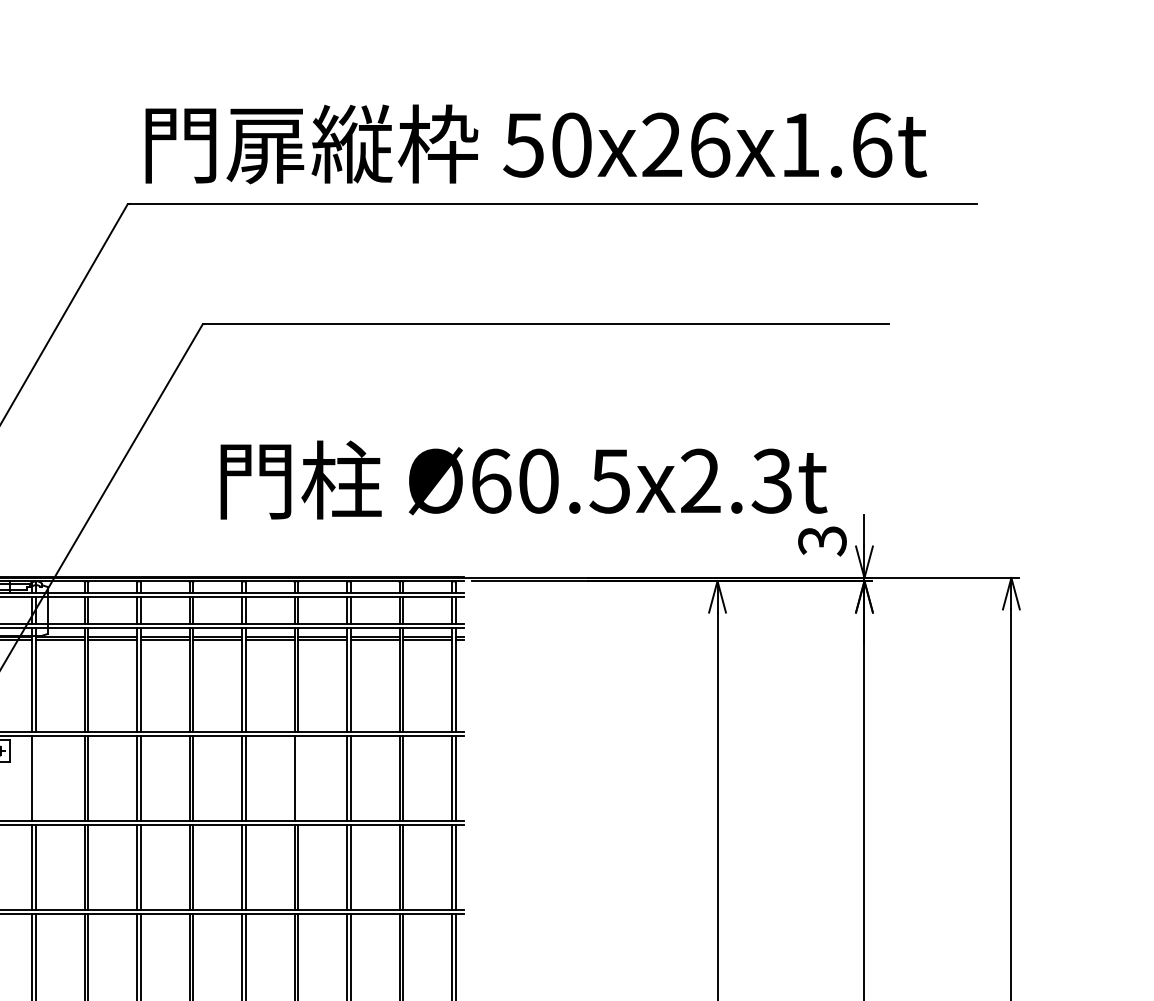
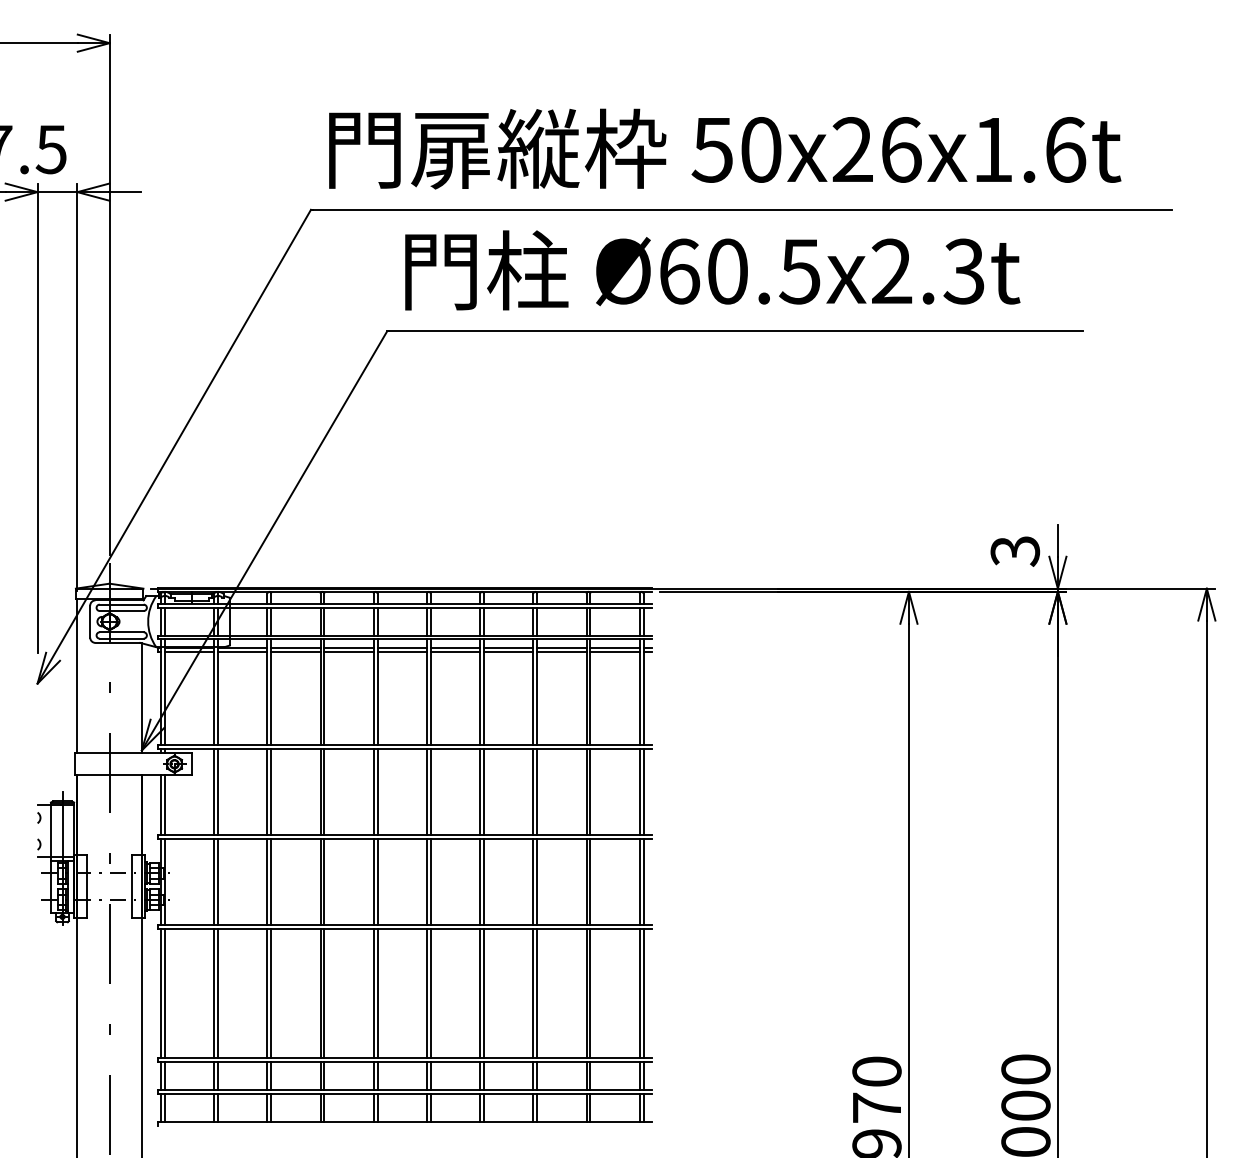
text: (523, 480) -> (712, 270), moved
line: (35, 779) -> (217, 792), added
line: (297, 779) -> (483, 792), added

